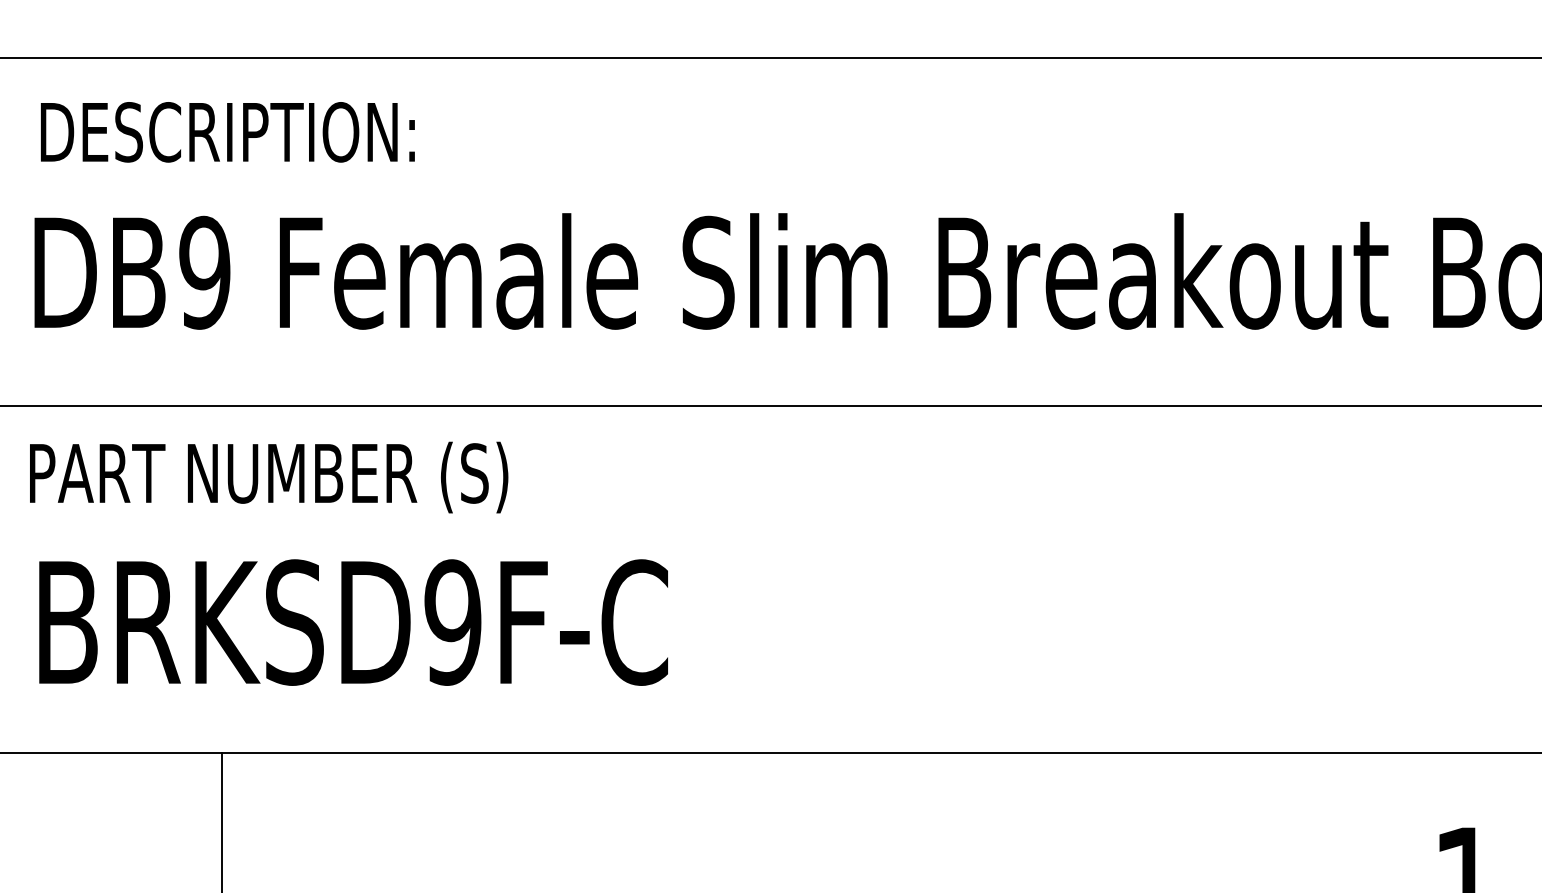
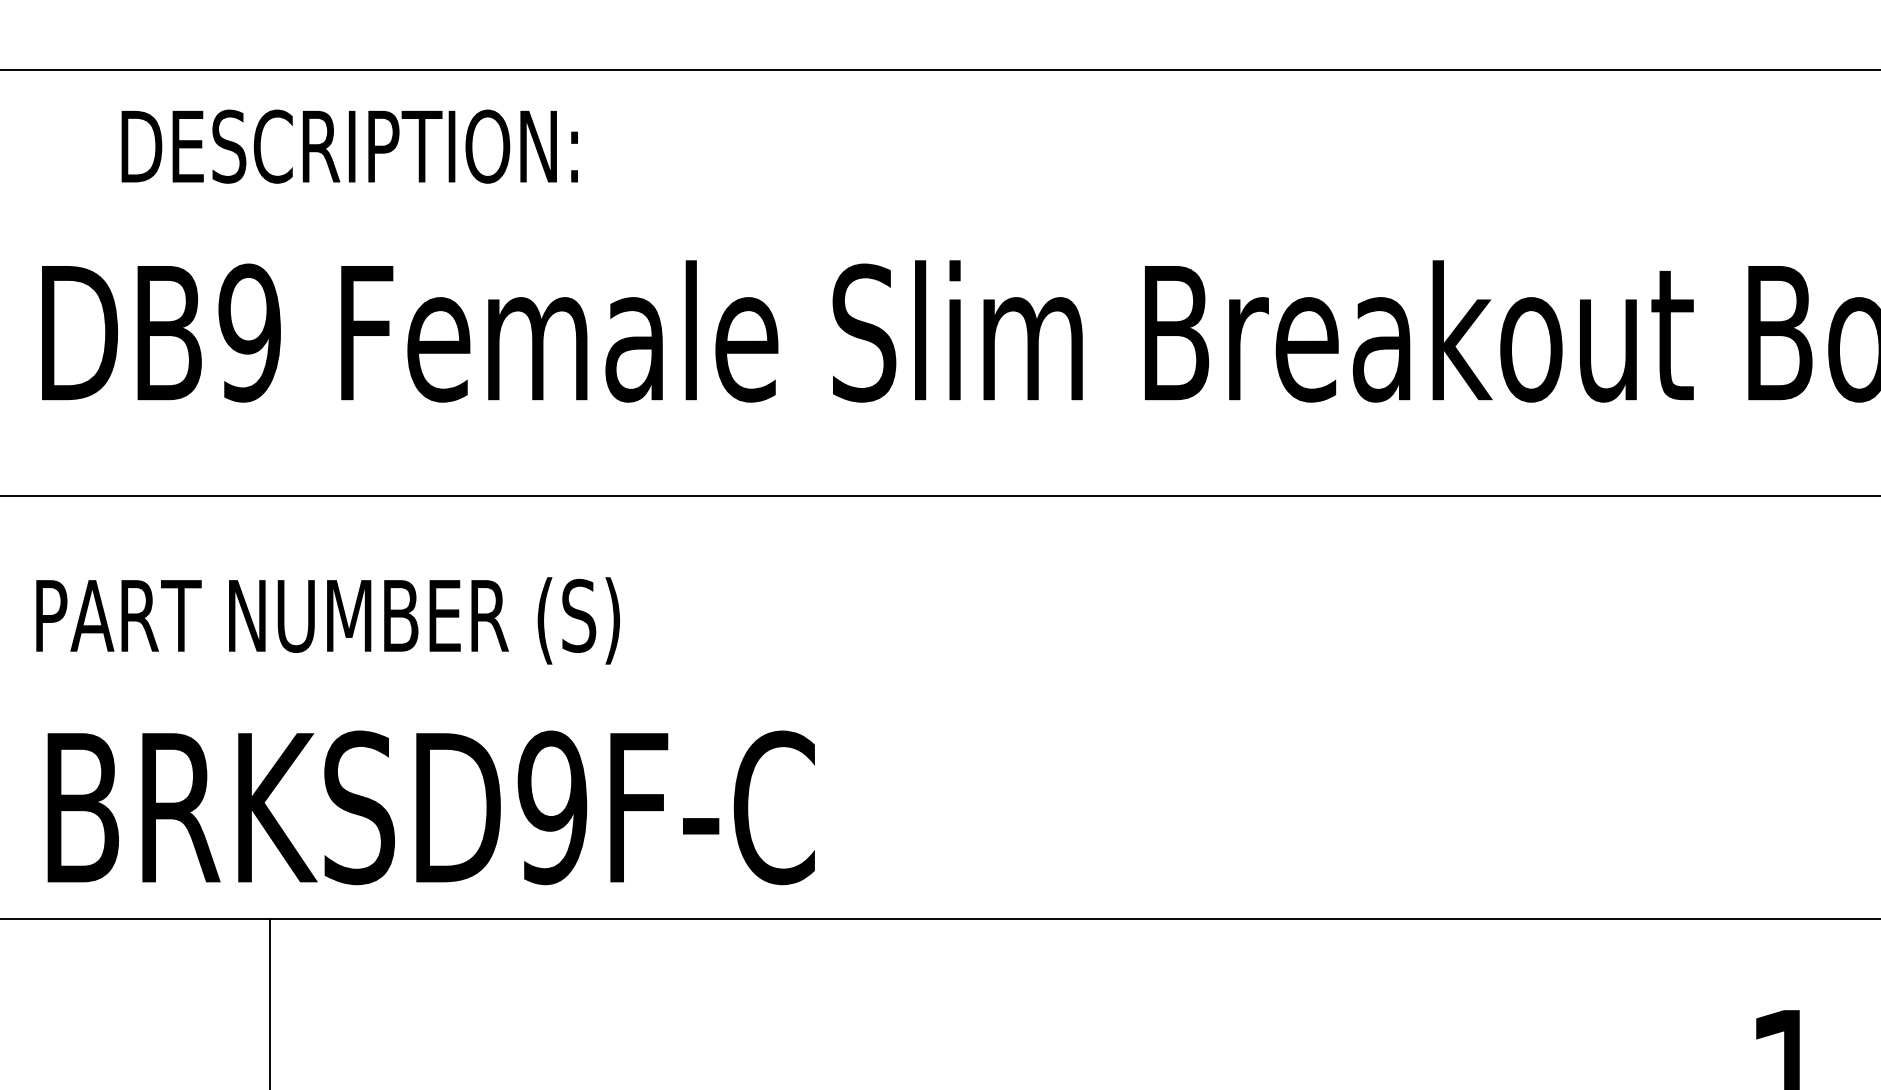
text: (227, 132) -> (349, 146), moved
text: (268, 477) -> (327, 620), moved
text: (353, 622) -> (430, 807), moved

